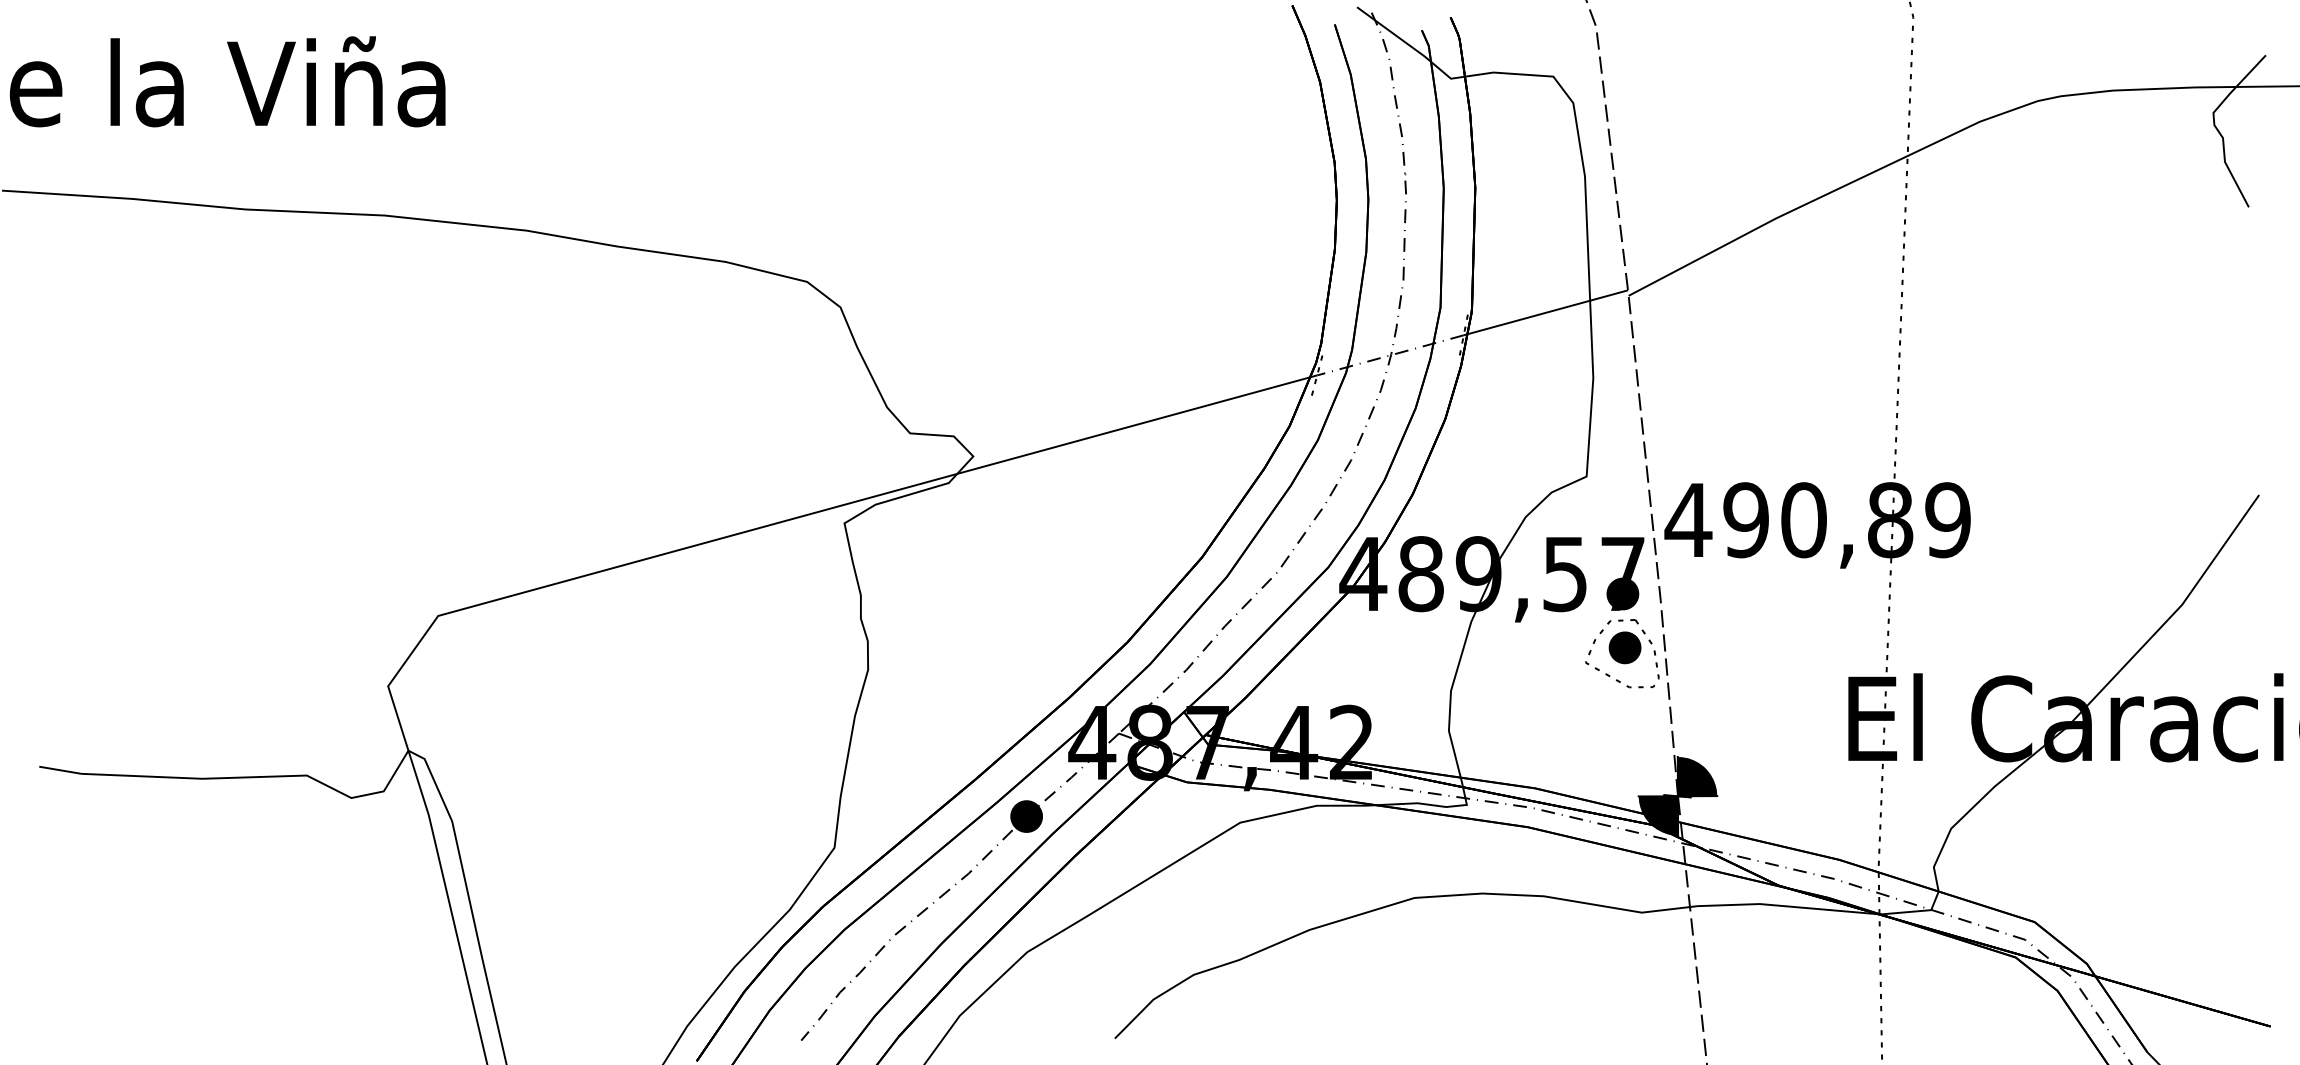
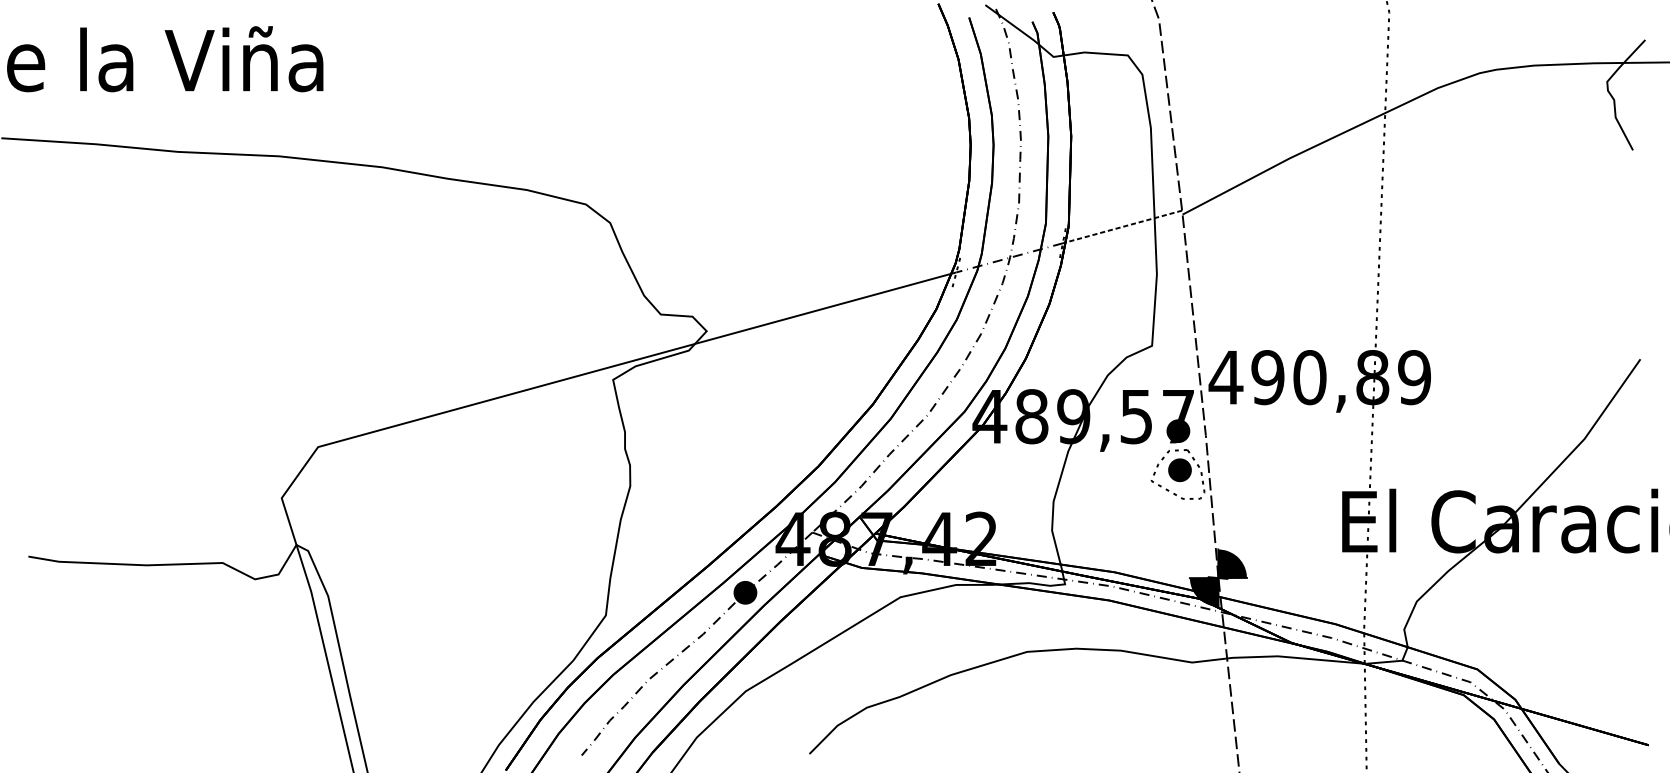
line: (1545, 312) -> (1122, 226), solid -> dashed

